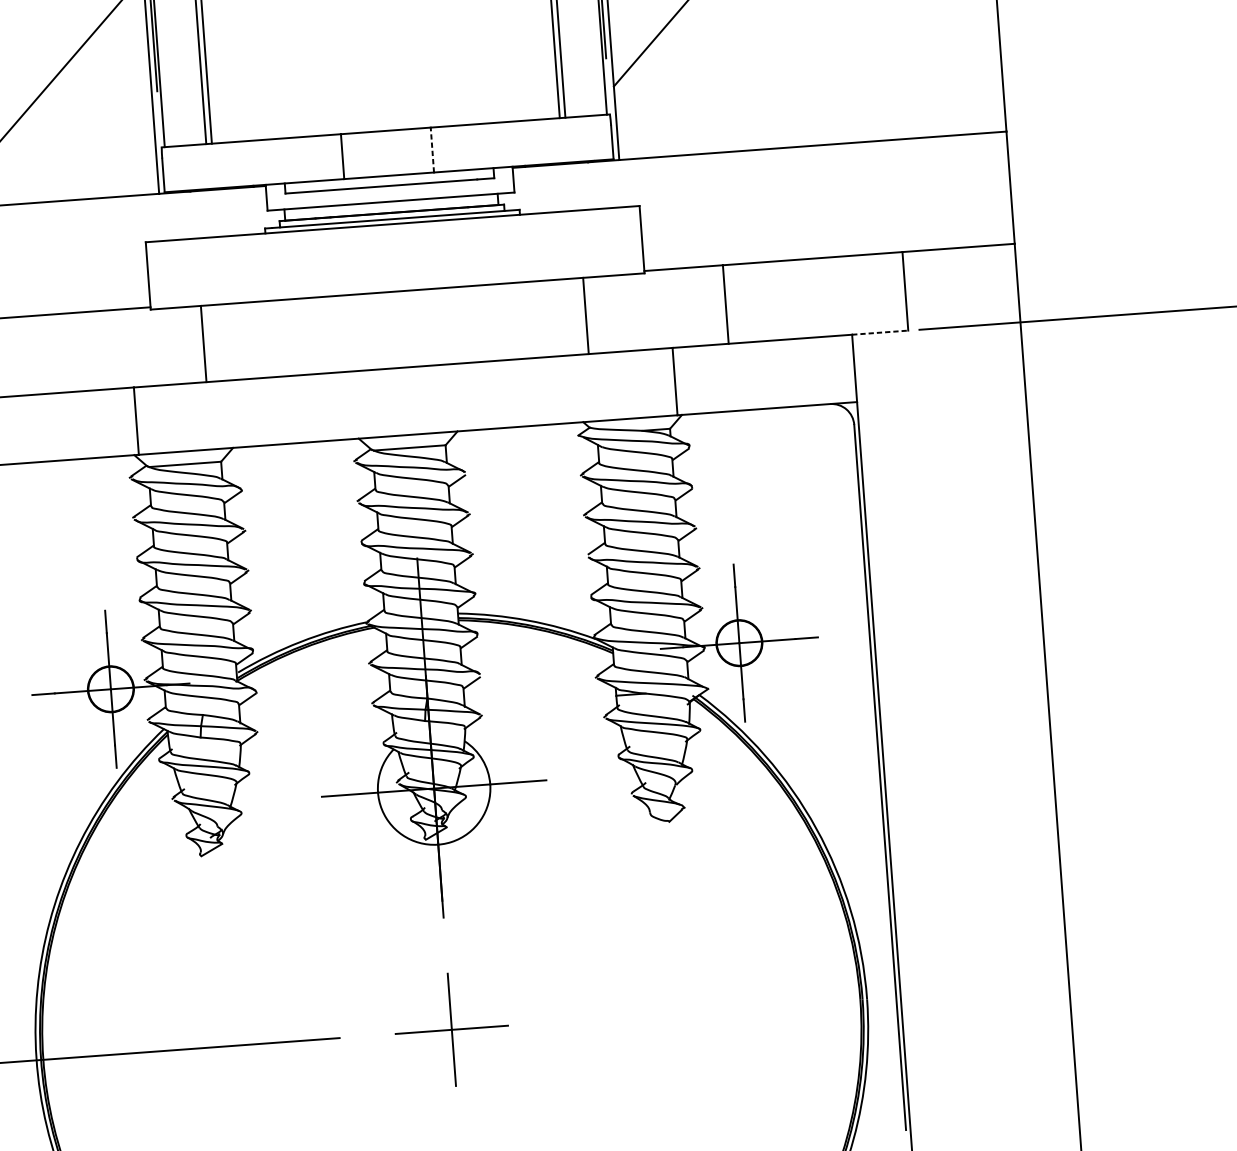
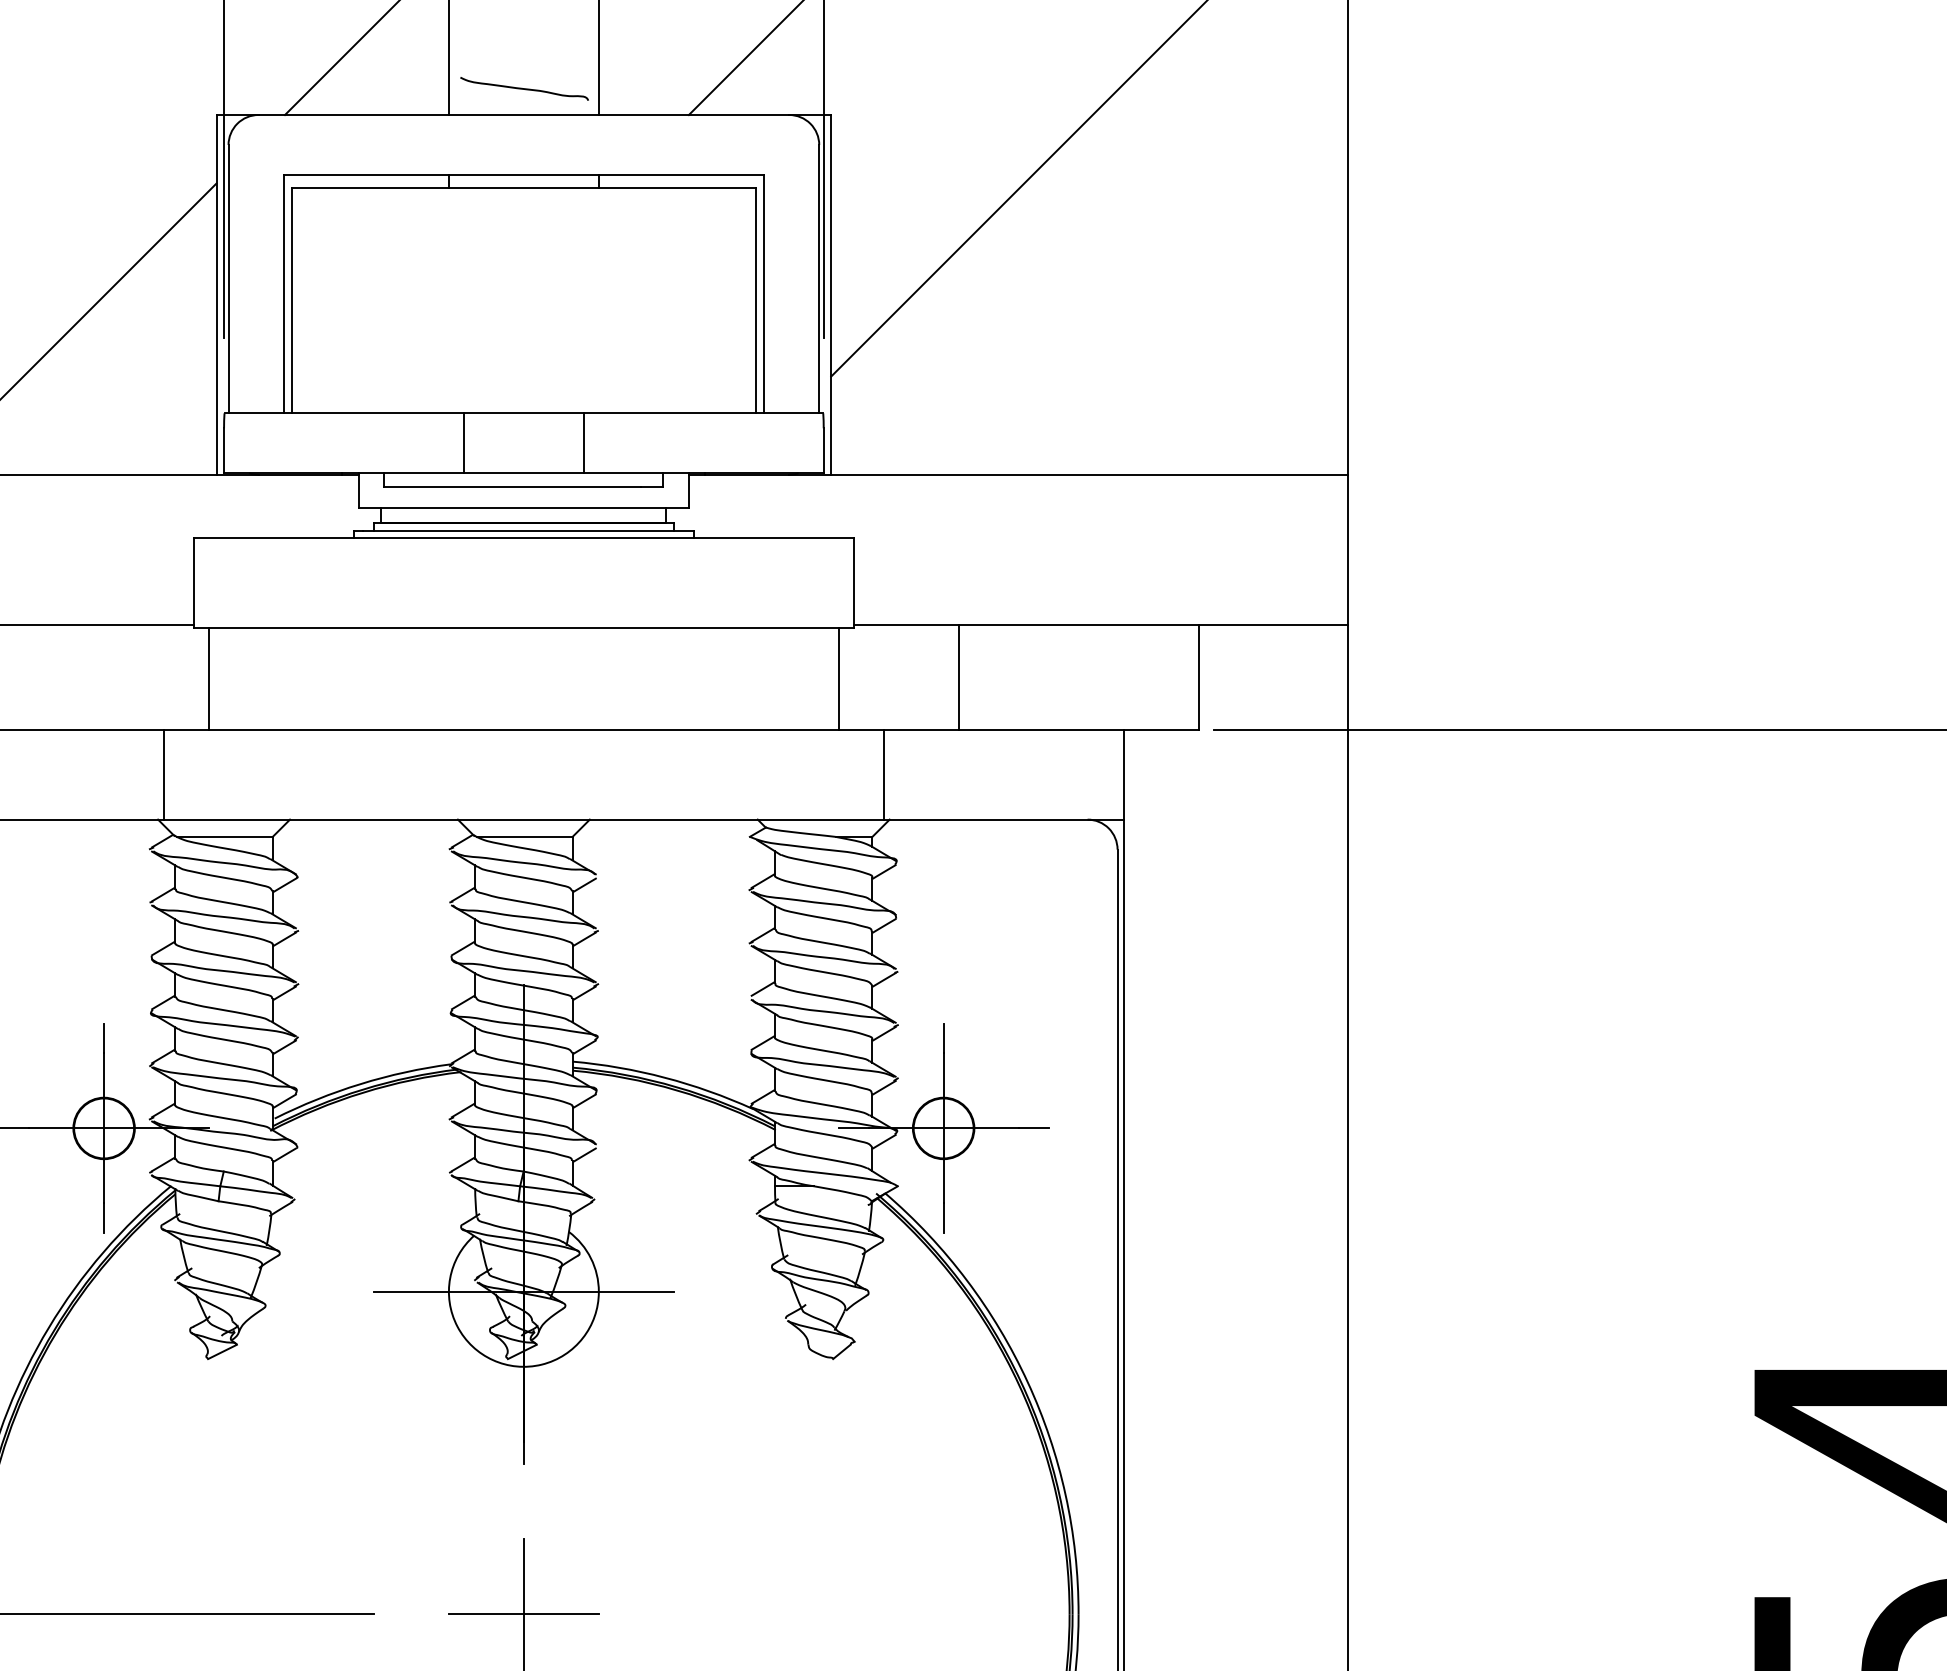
line: (432, 150) -> (583, 443), dashed -> solid
line: (585, 315) -> (838, 678), moved
line: (880, 332) -> (1161, 729), dashed -> solid
line: (204, 343) -> (209, 678), moved

